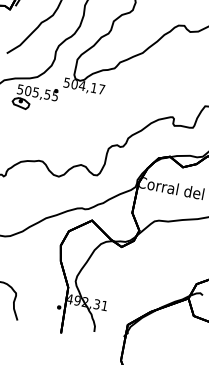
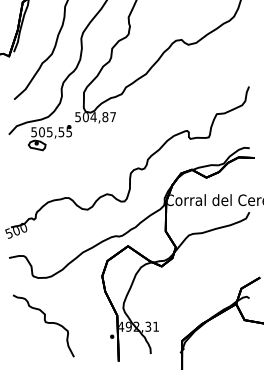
text: (94, 88) -> (105, 117), 504,17 -> 504,87

